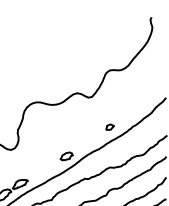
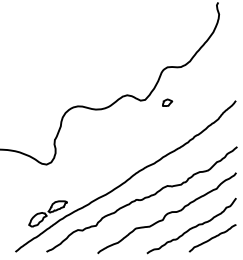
part: (110, 126) -> (167, 102), moved
part: (66, 156) -> (114, 172), removed

